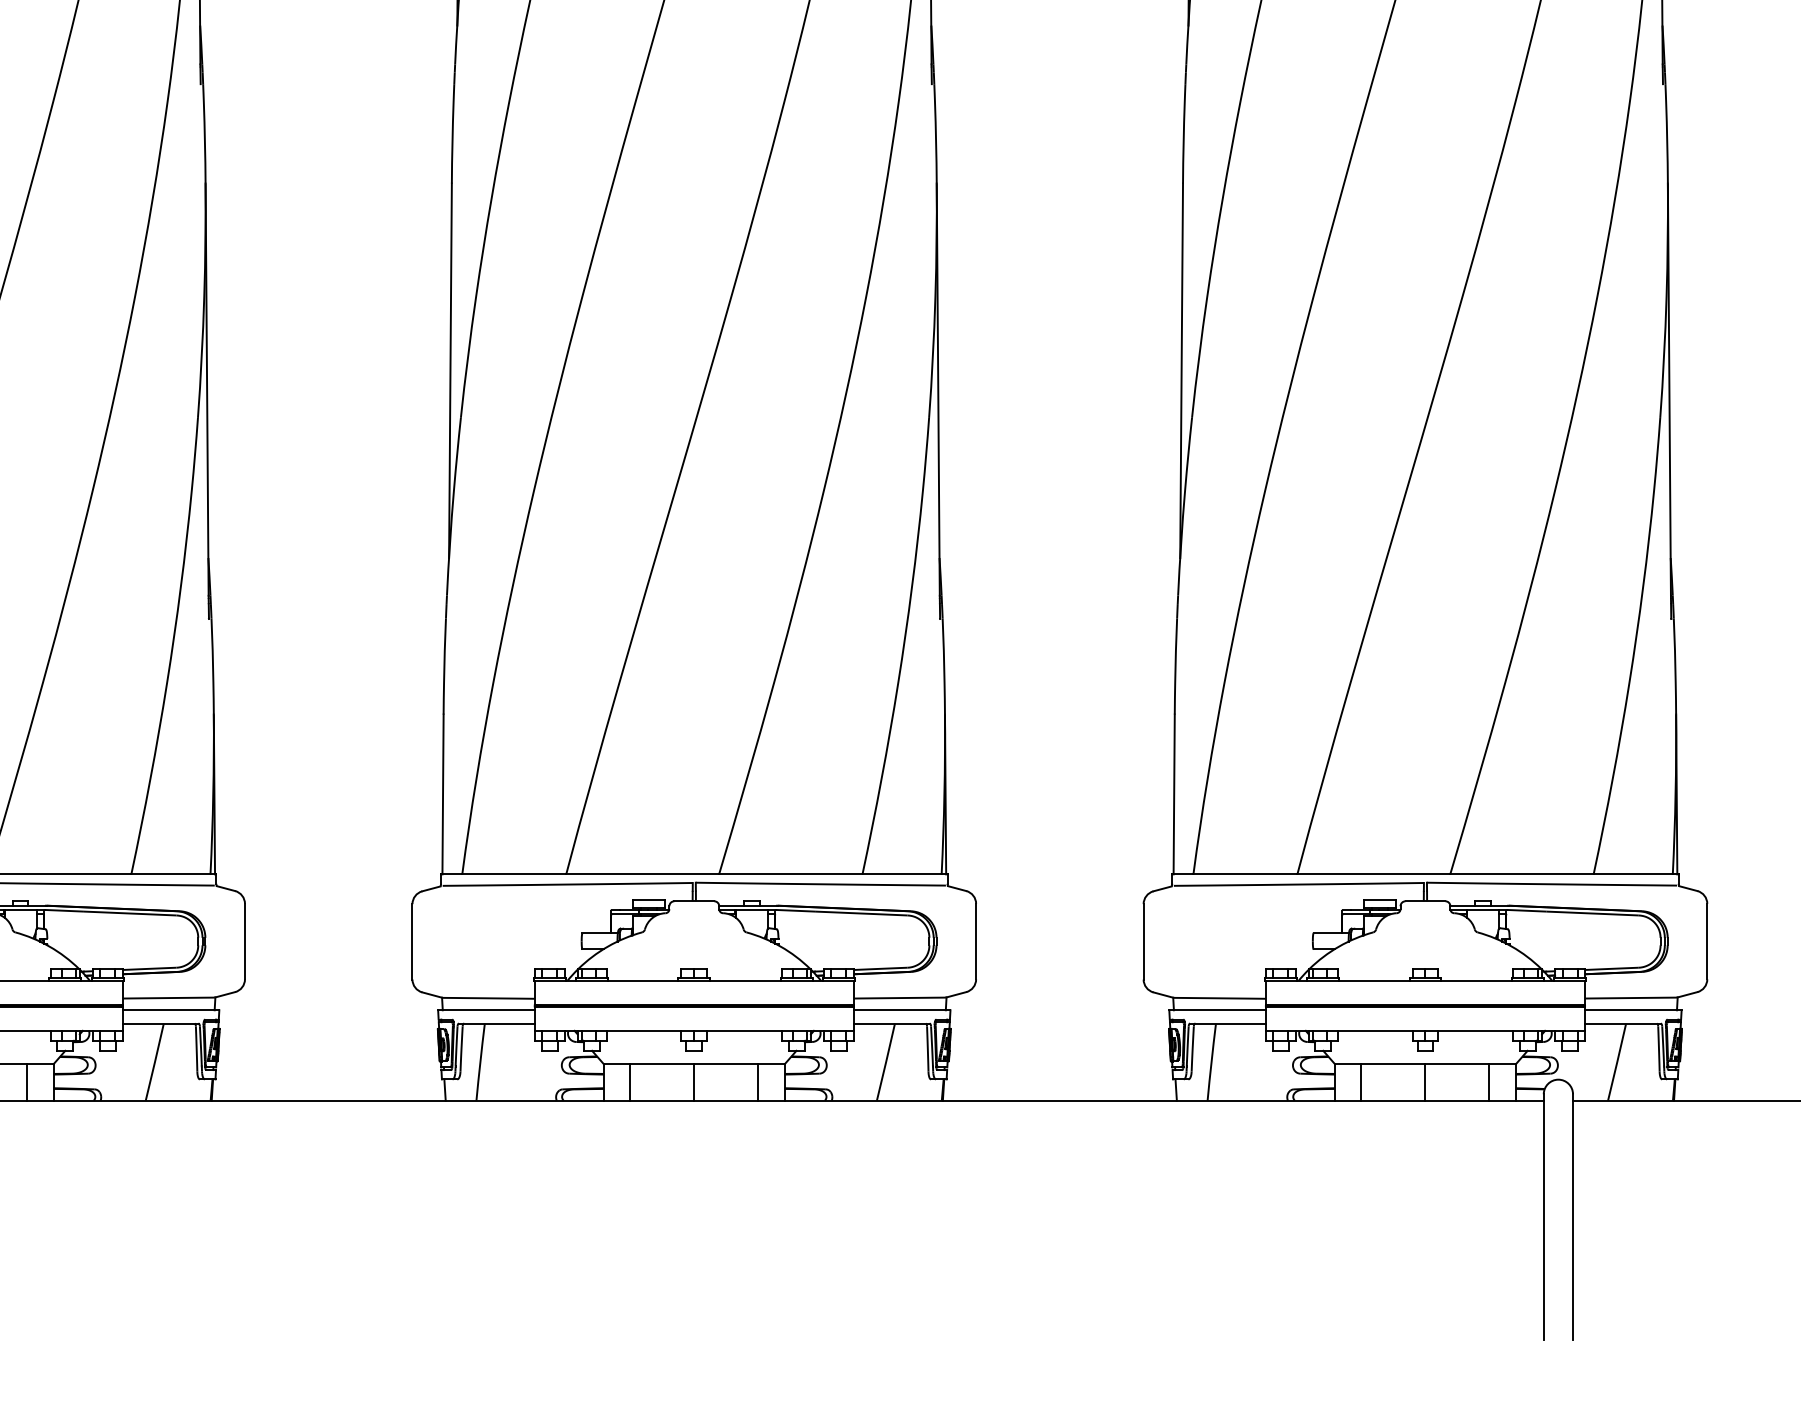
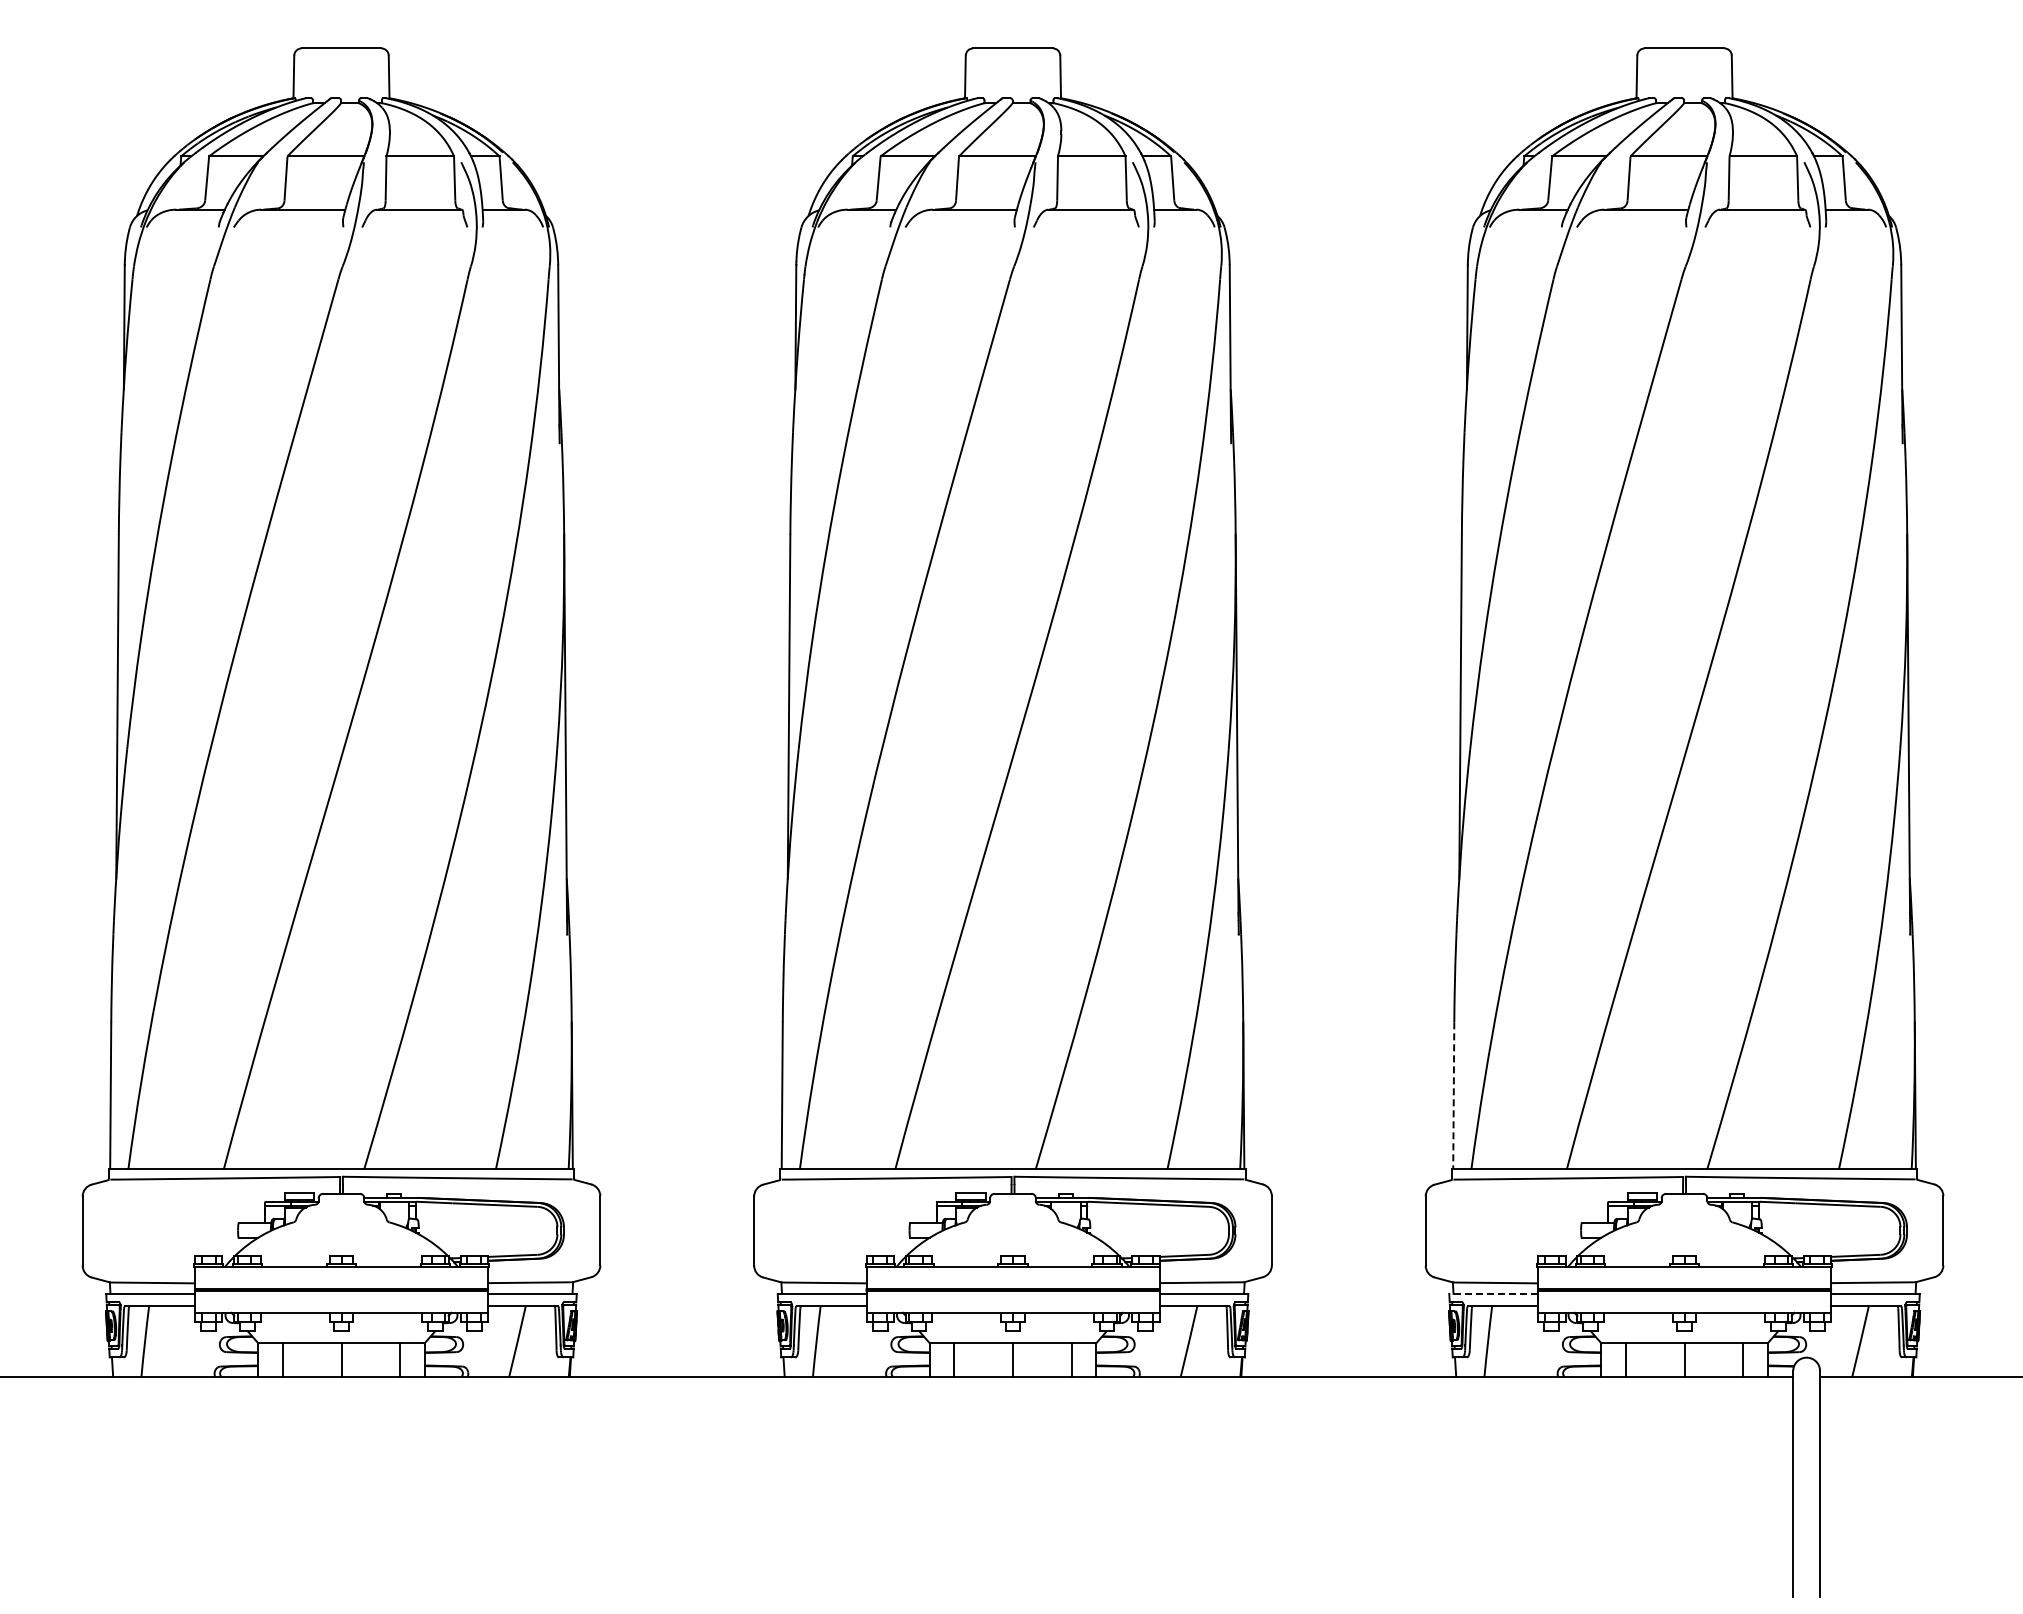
line: (1173, 795) -> (1453, 1096), solid -> dashed
line: (1217, 1009) -> (1493, 1293), solid -> dashed

